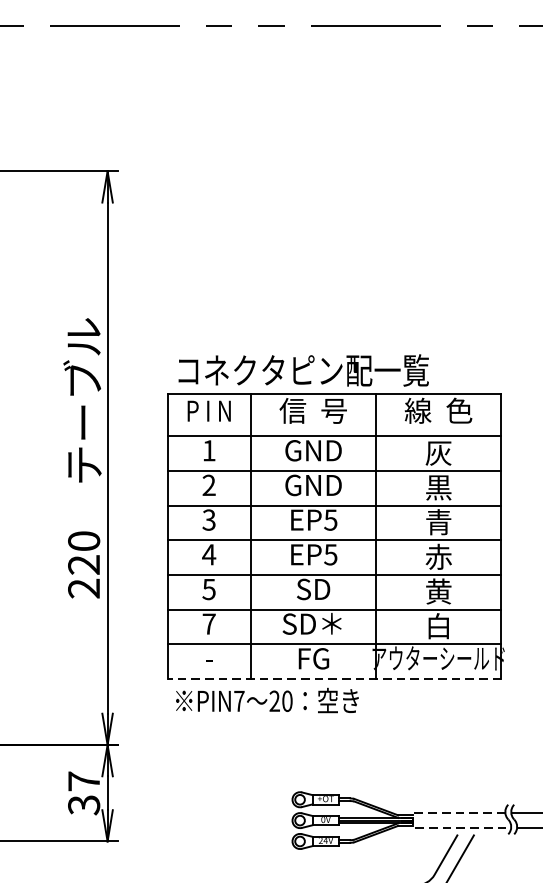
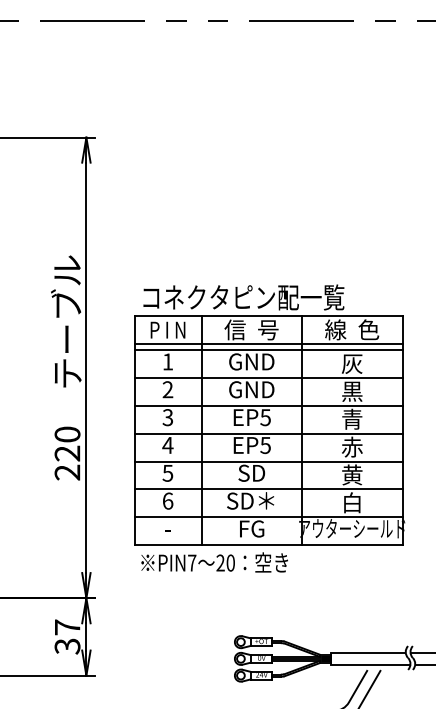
line: (334, 429) -> (268, 344), added
text: (208, 623) -> (167, 500), 7 -> 6
line: (334, 679) -> (268, 545), dashed -> solid
line: (412, 823) -> (331, 661), dashed -> solid

